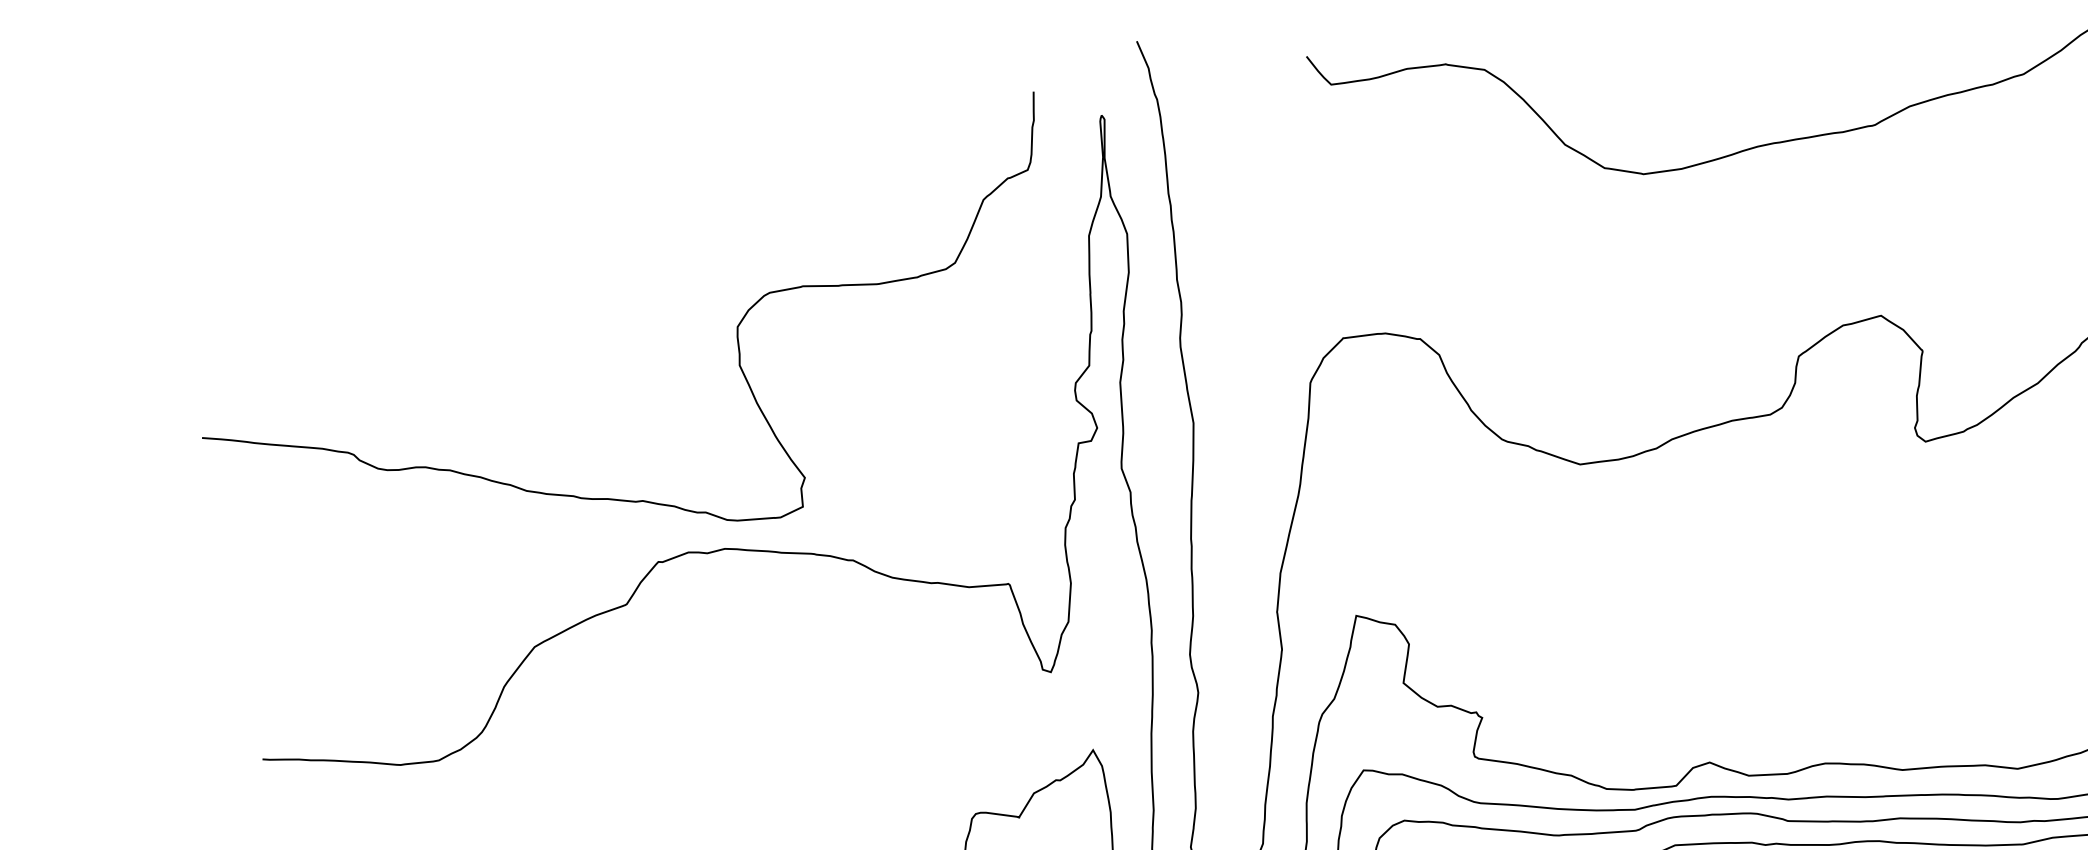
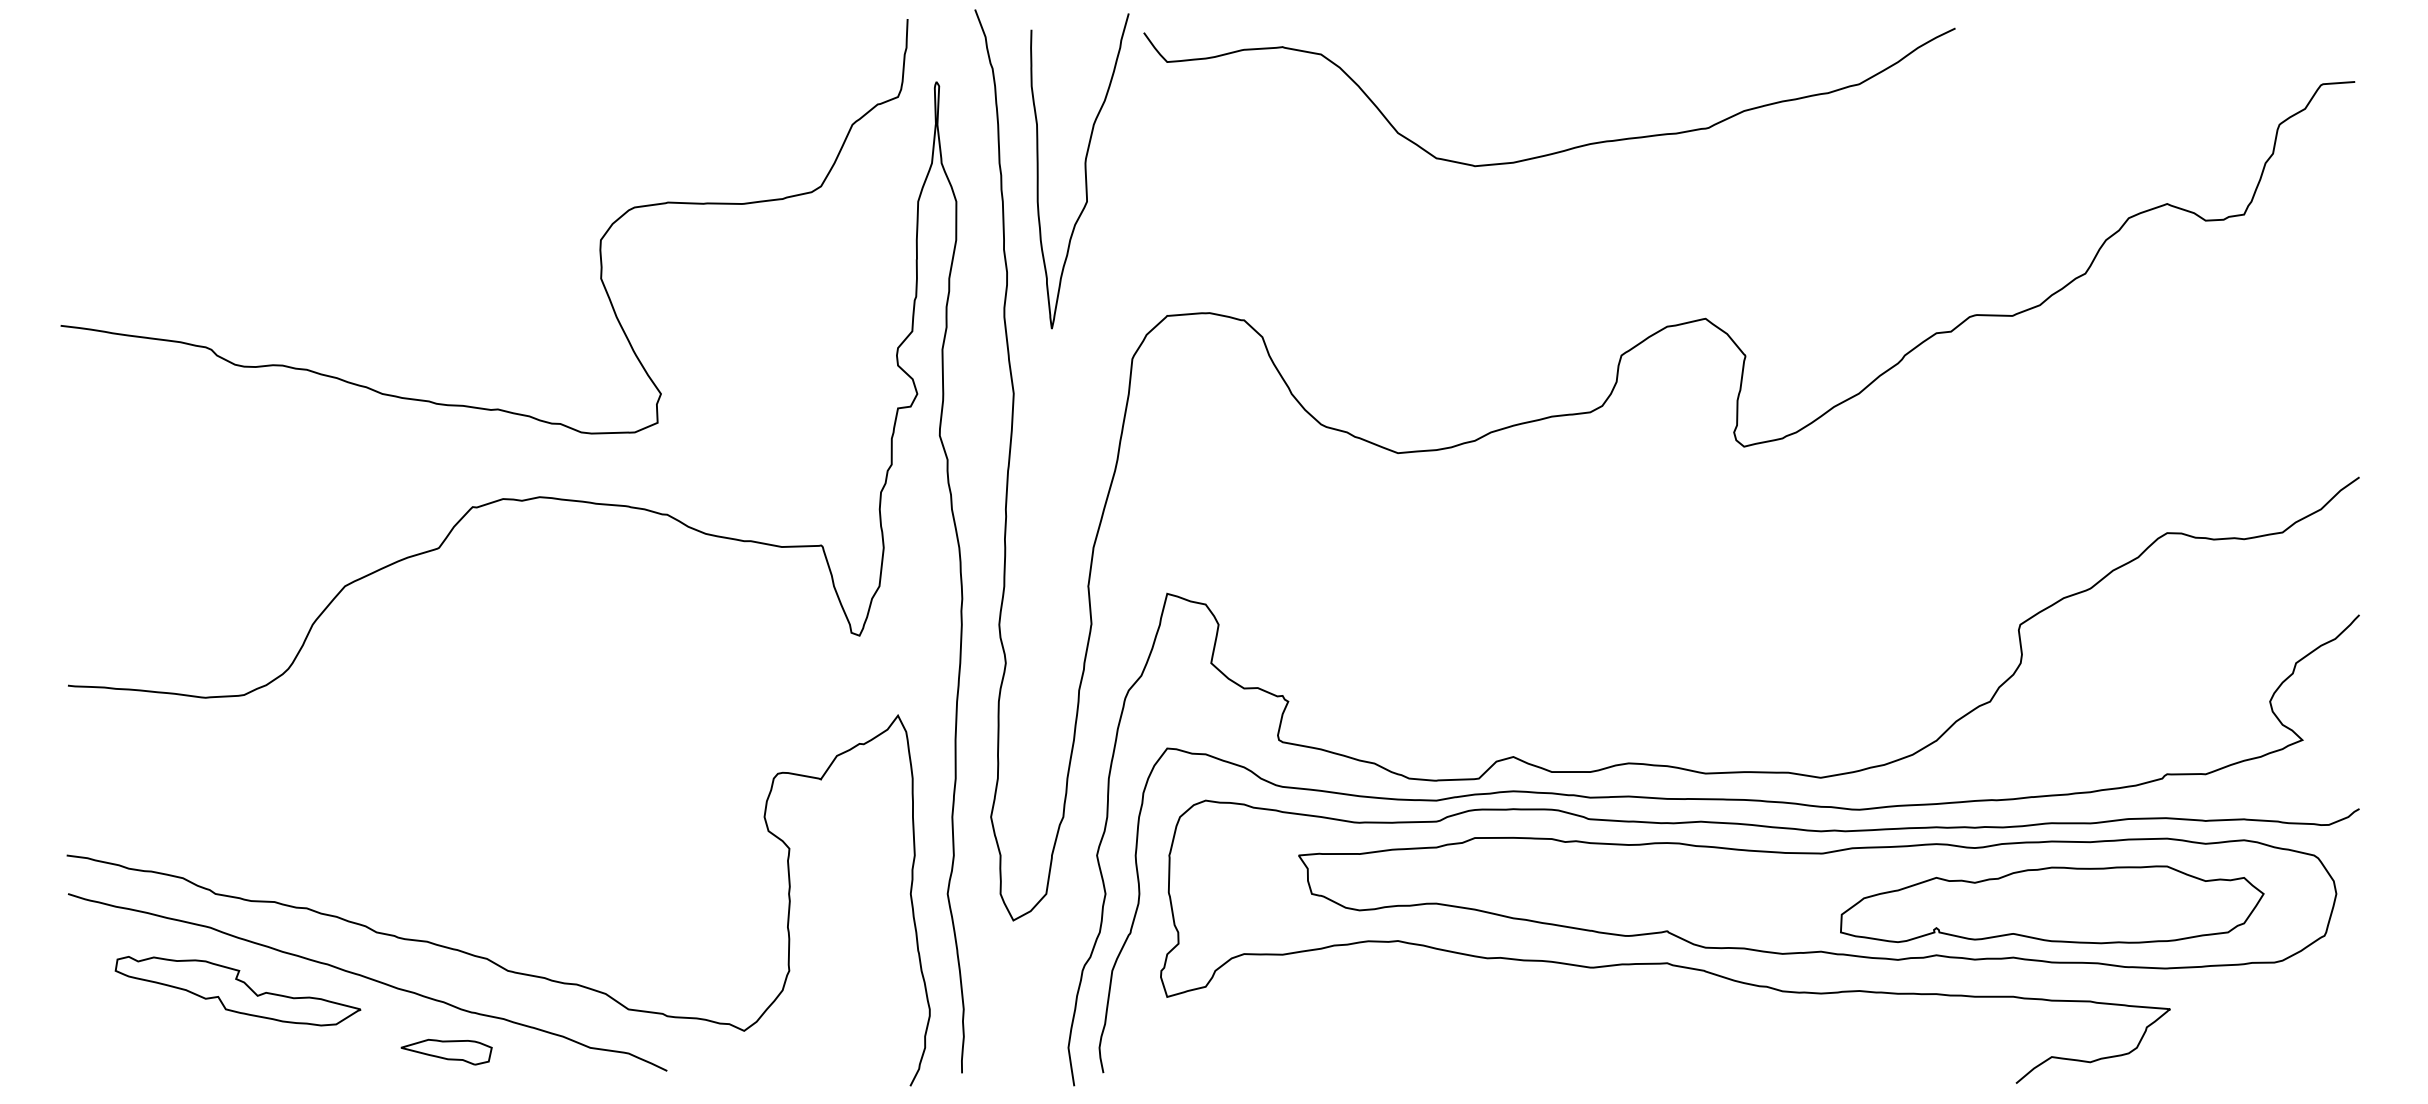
curve: (1253, 197) -> (1084, 171), added
curve: (736, 328) -> (599, 241), moved

